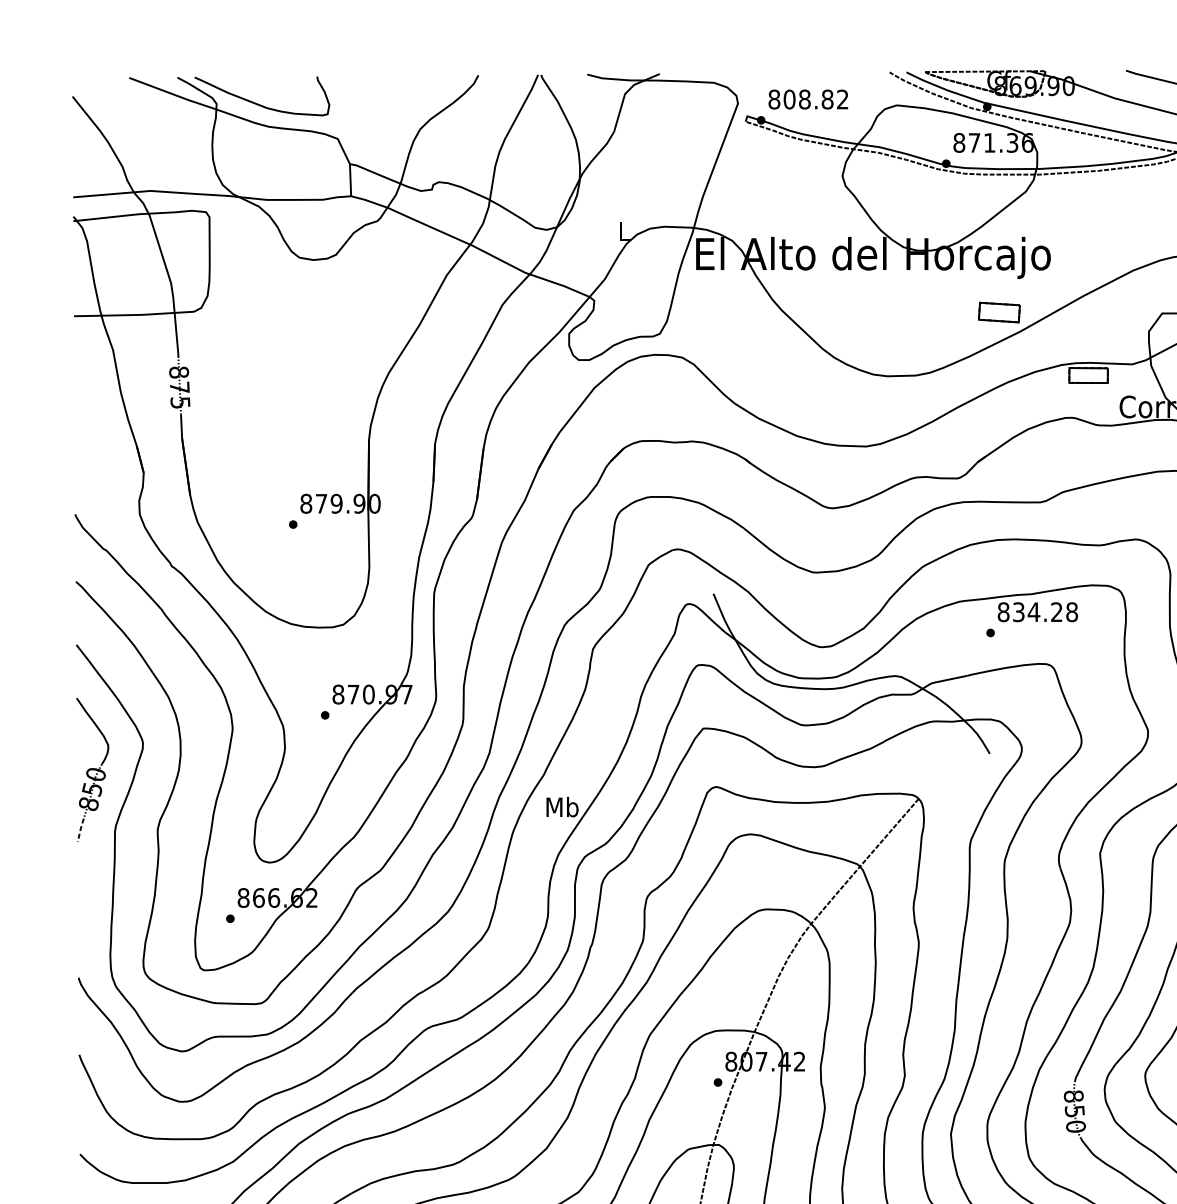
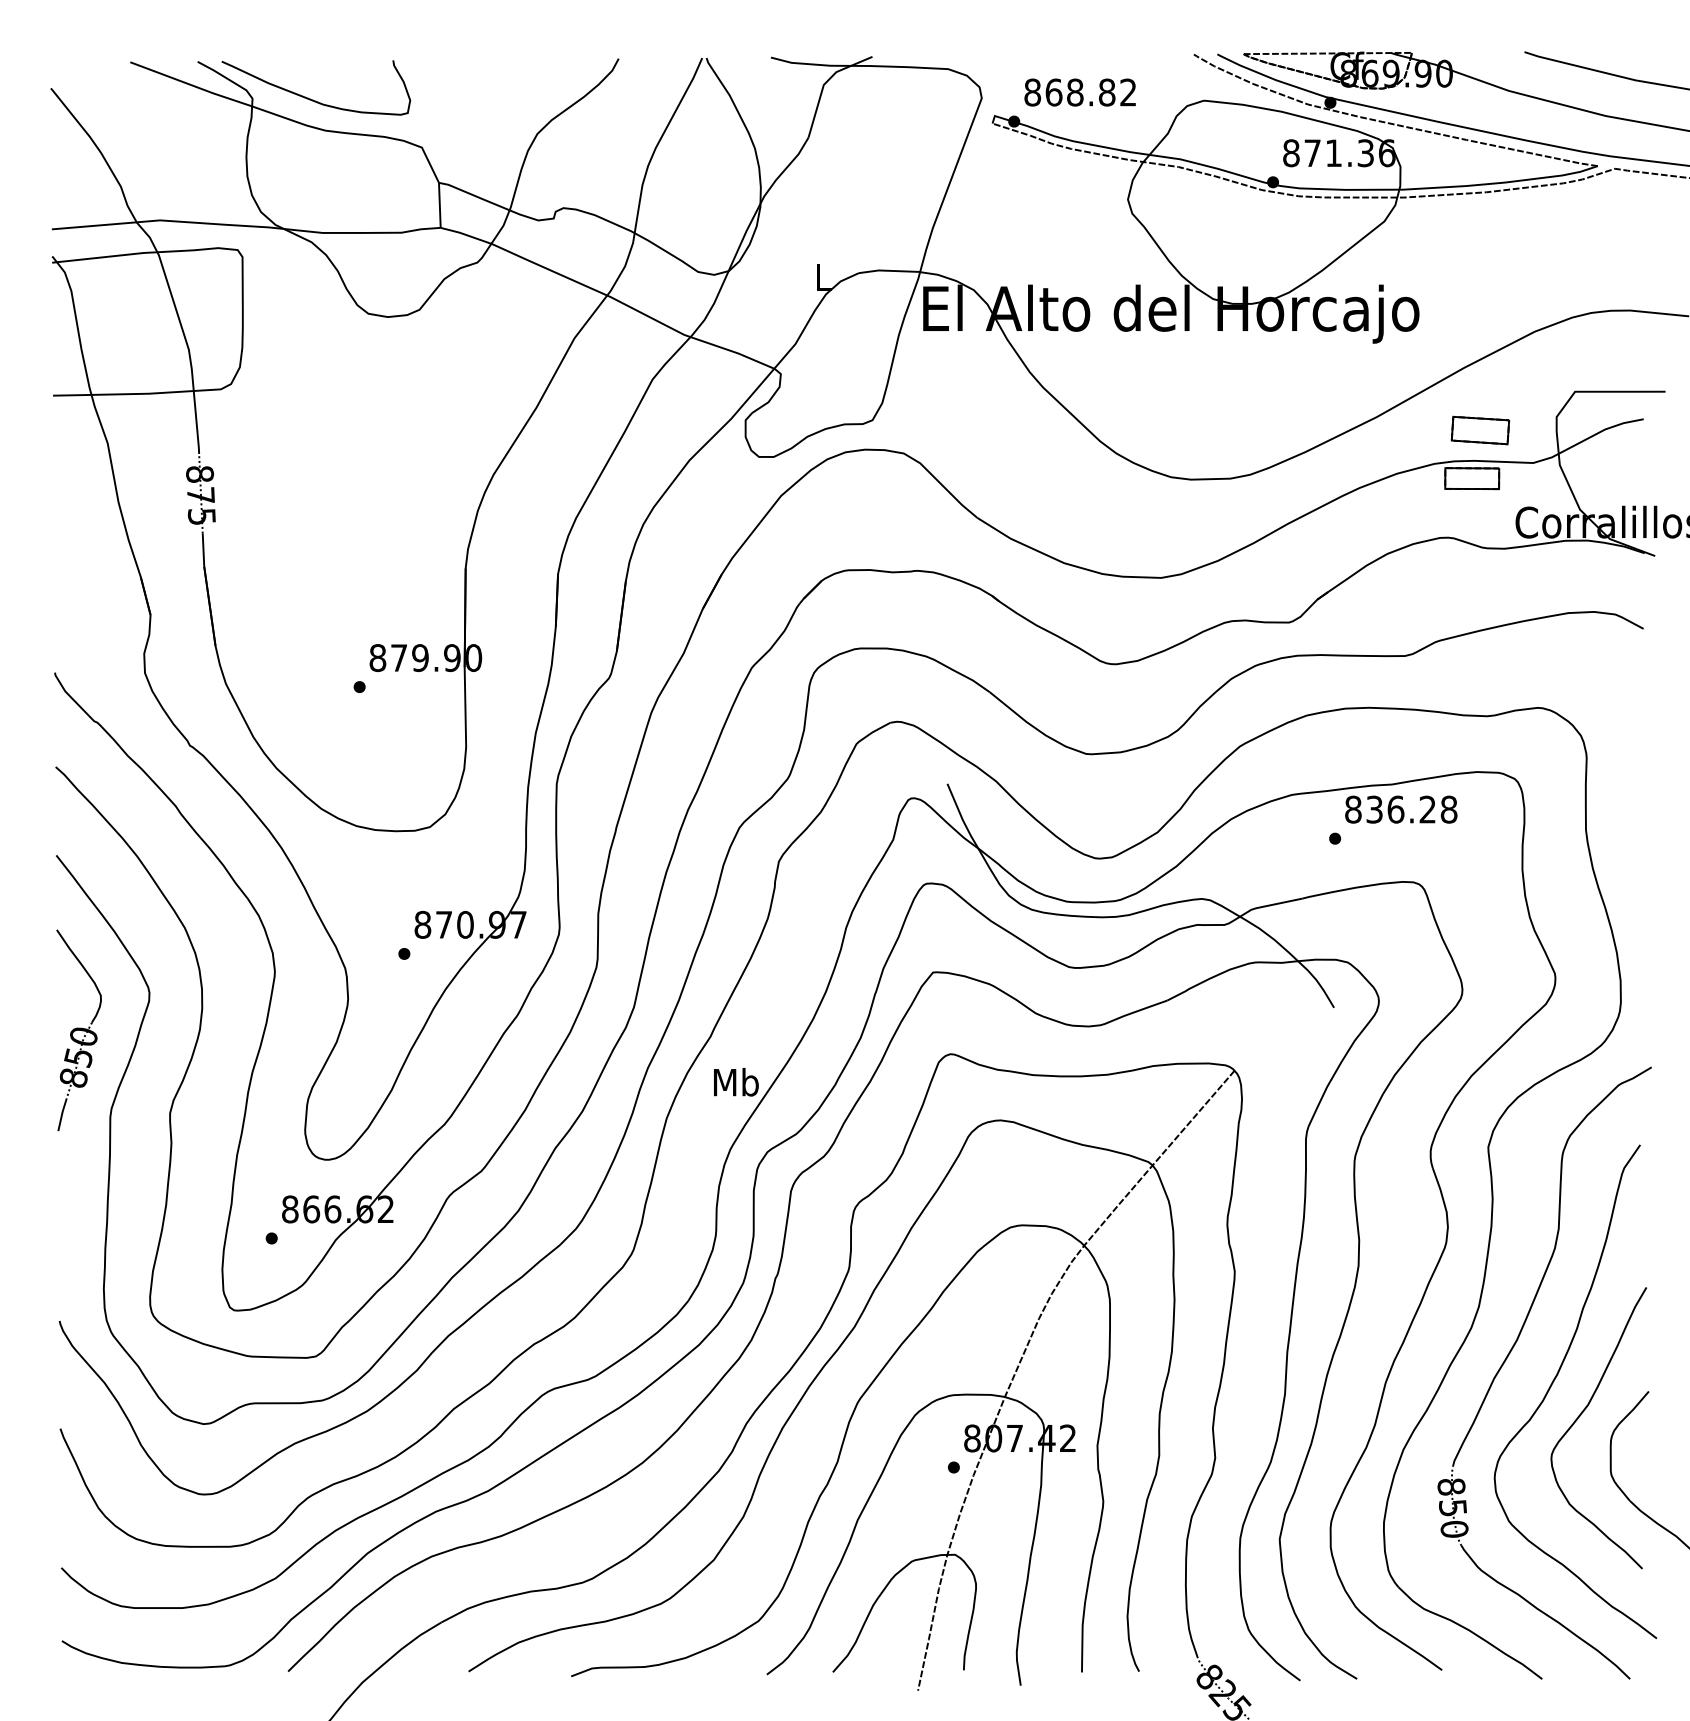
text: (789, 99) -> (1053, 92), 808.82 -> 868.82
part: (999, 312) -> (1480, 430), moved
text: (1033, 612) -> (1395, 809), 834.28 -> 836.28
line: (80, 830) -> (62, 1114), dashed -> solid

